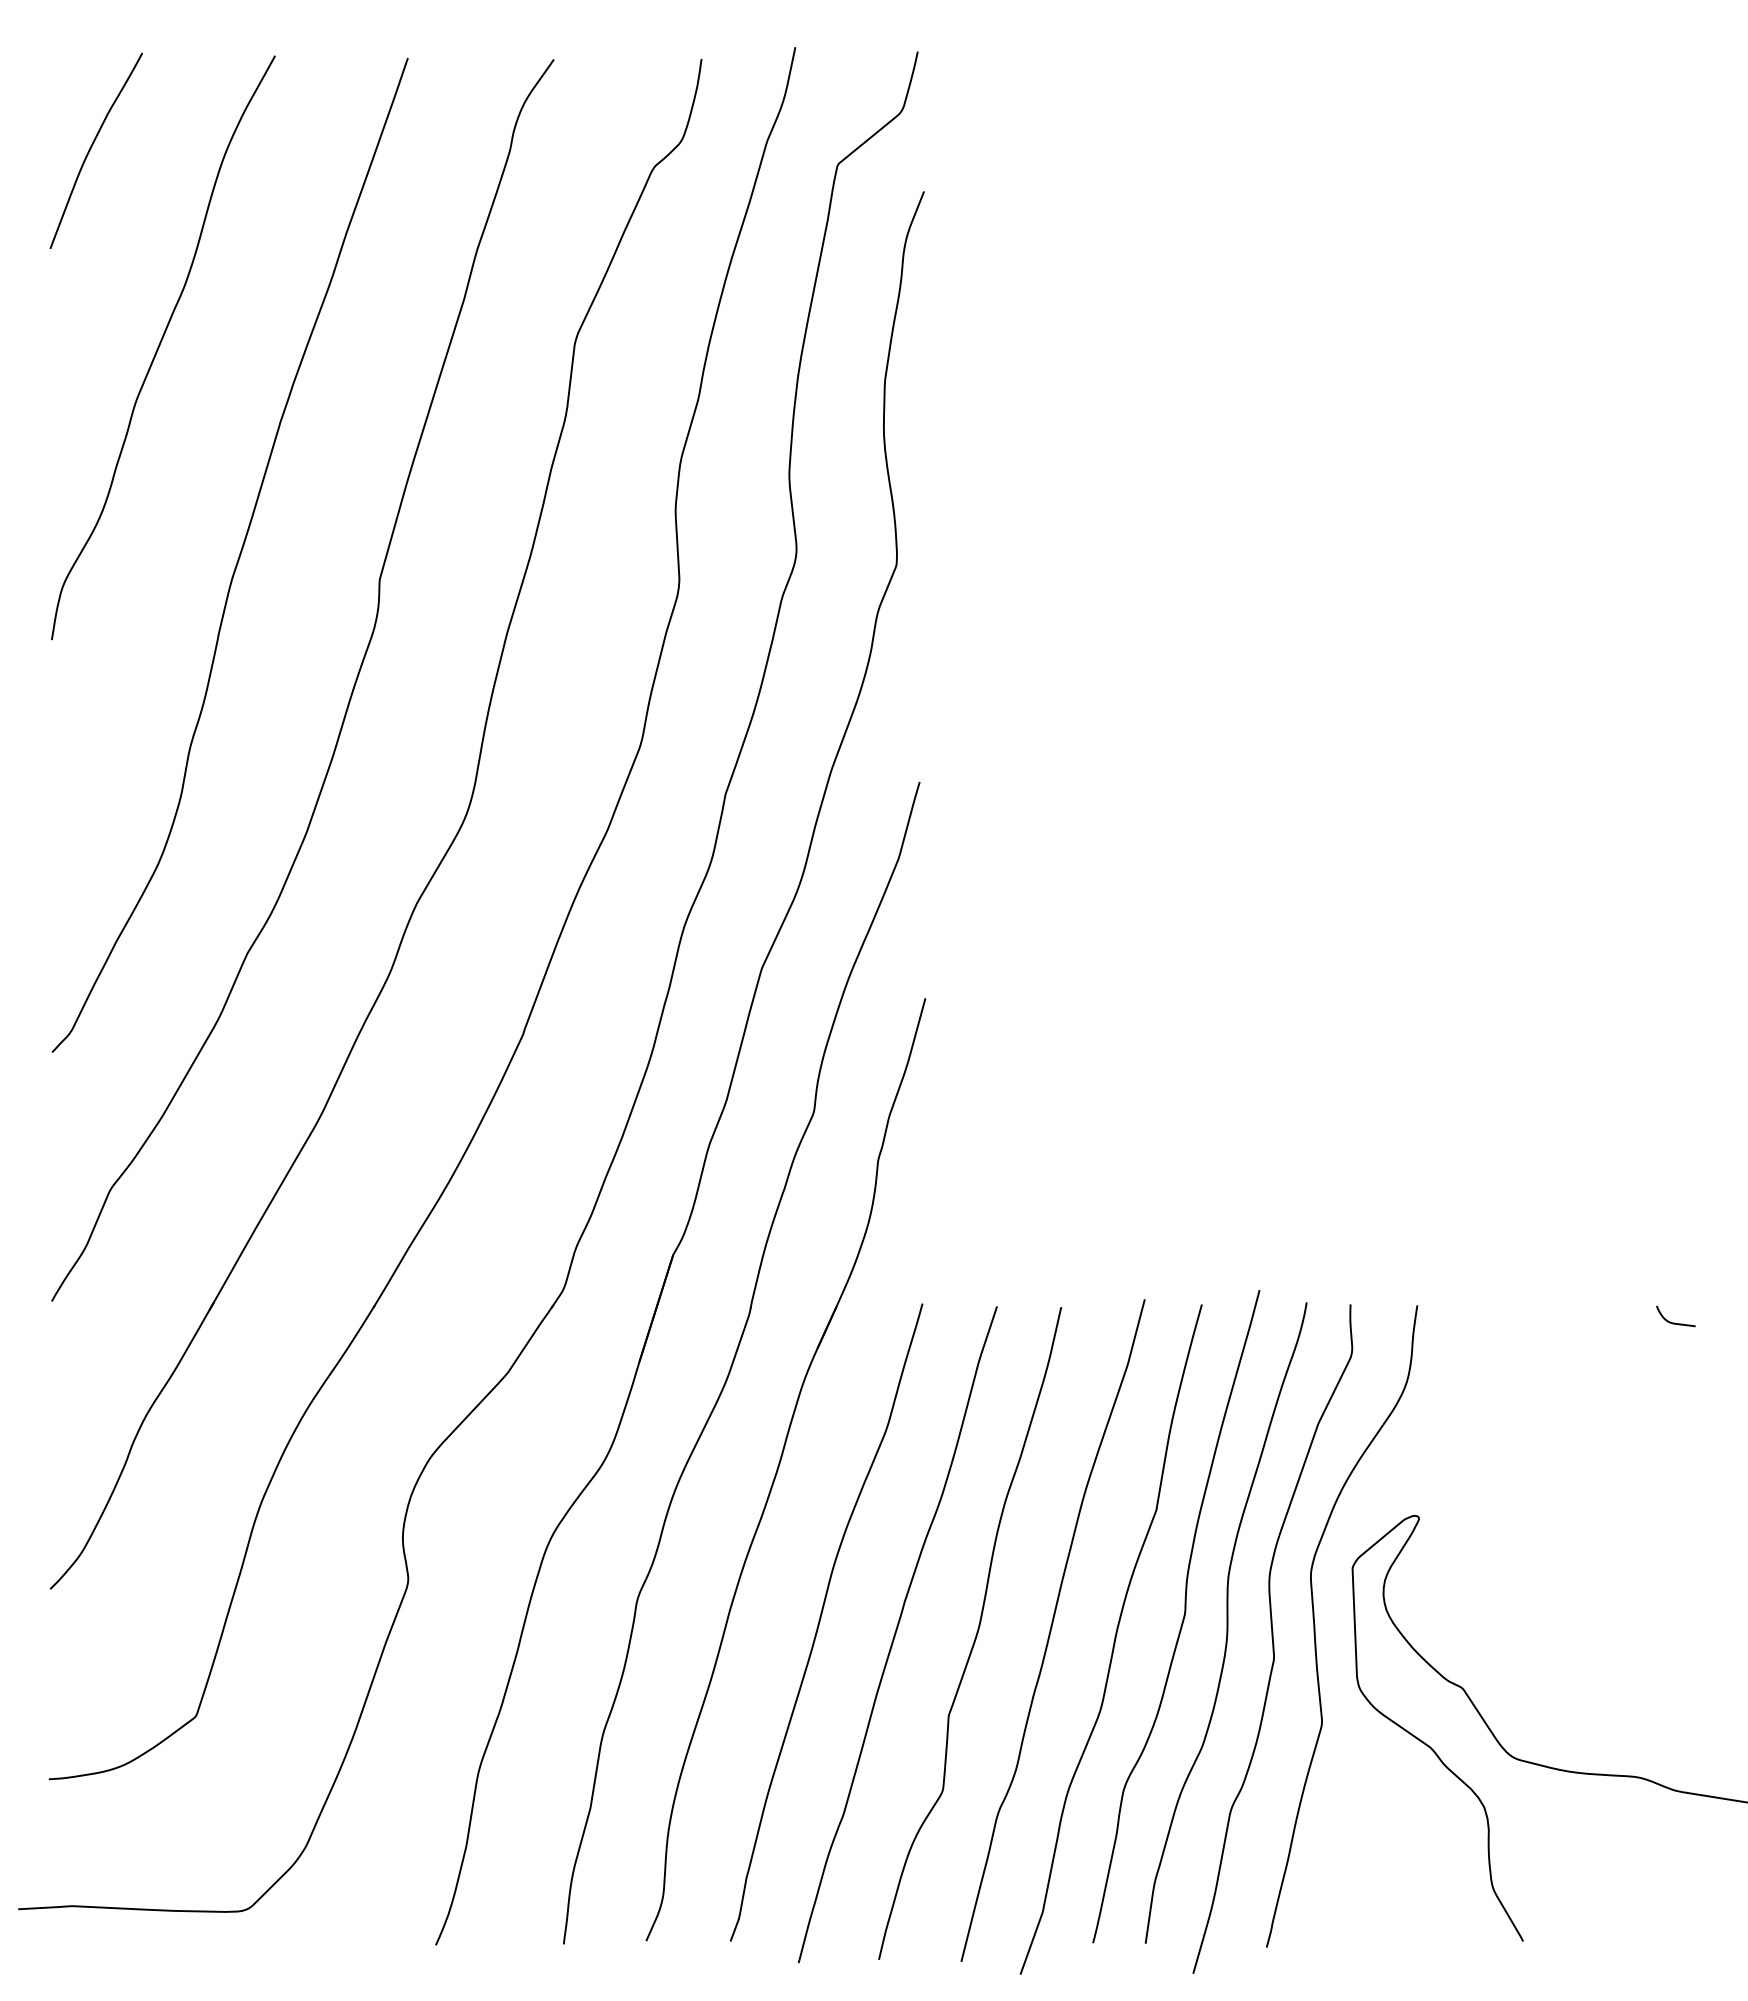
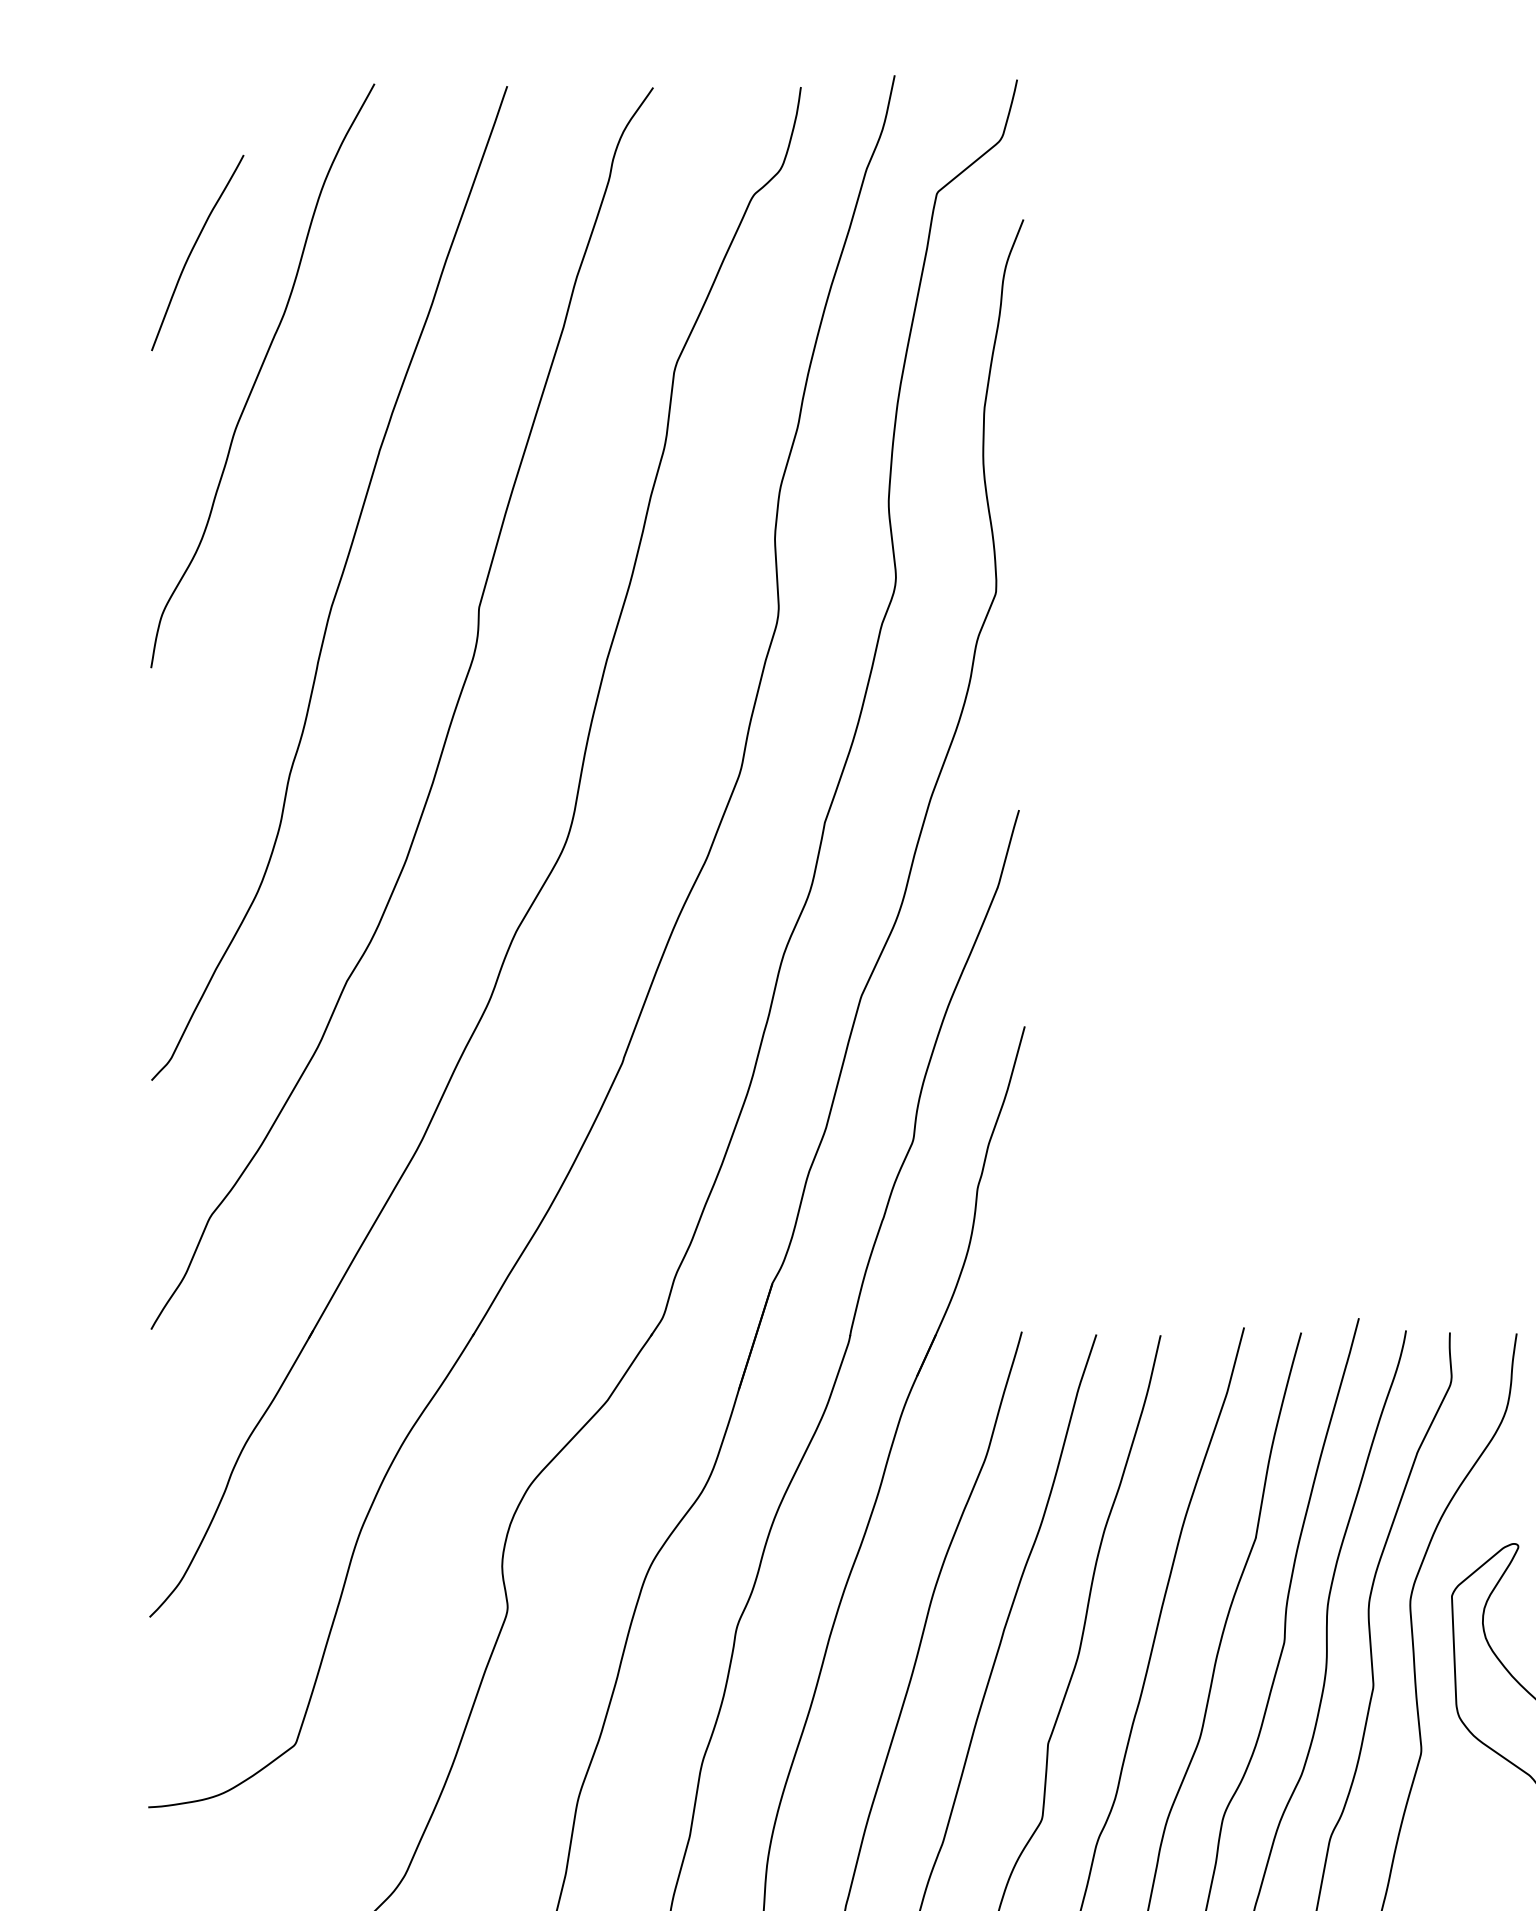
curve: (91, 148) -> (192, 250), moved

